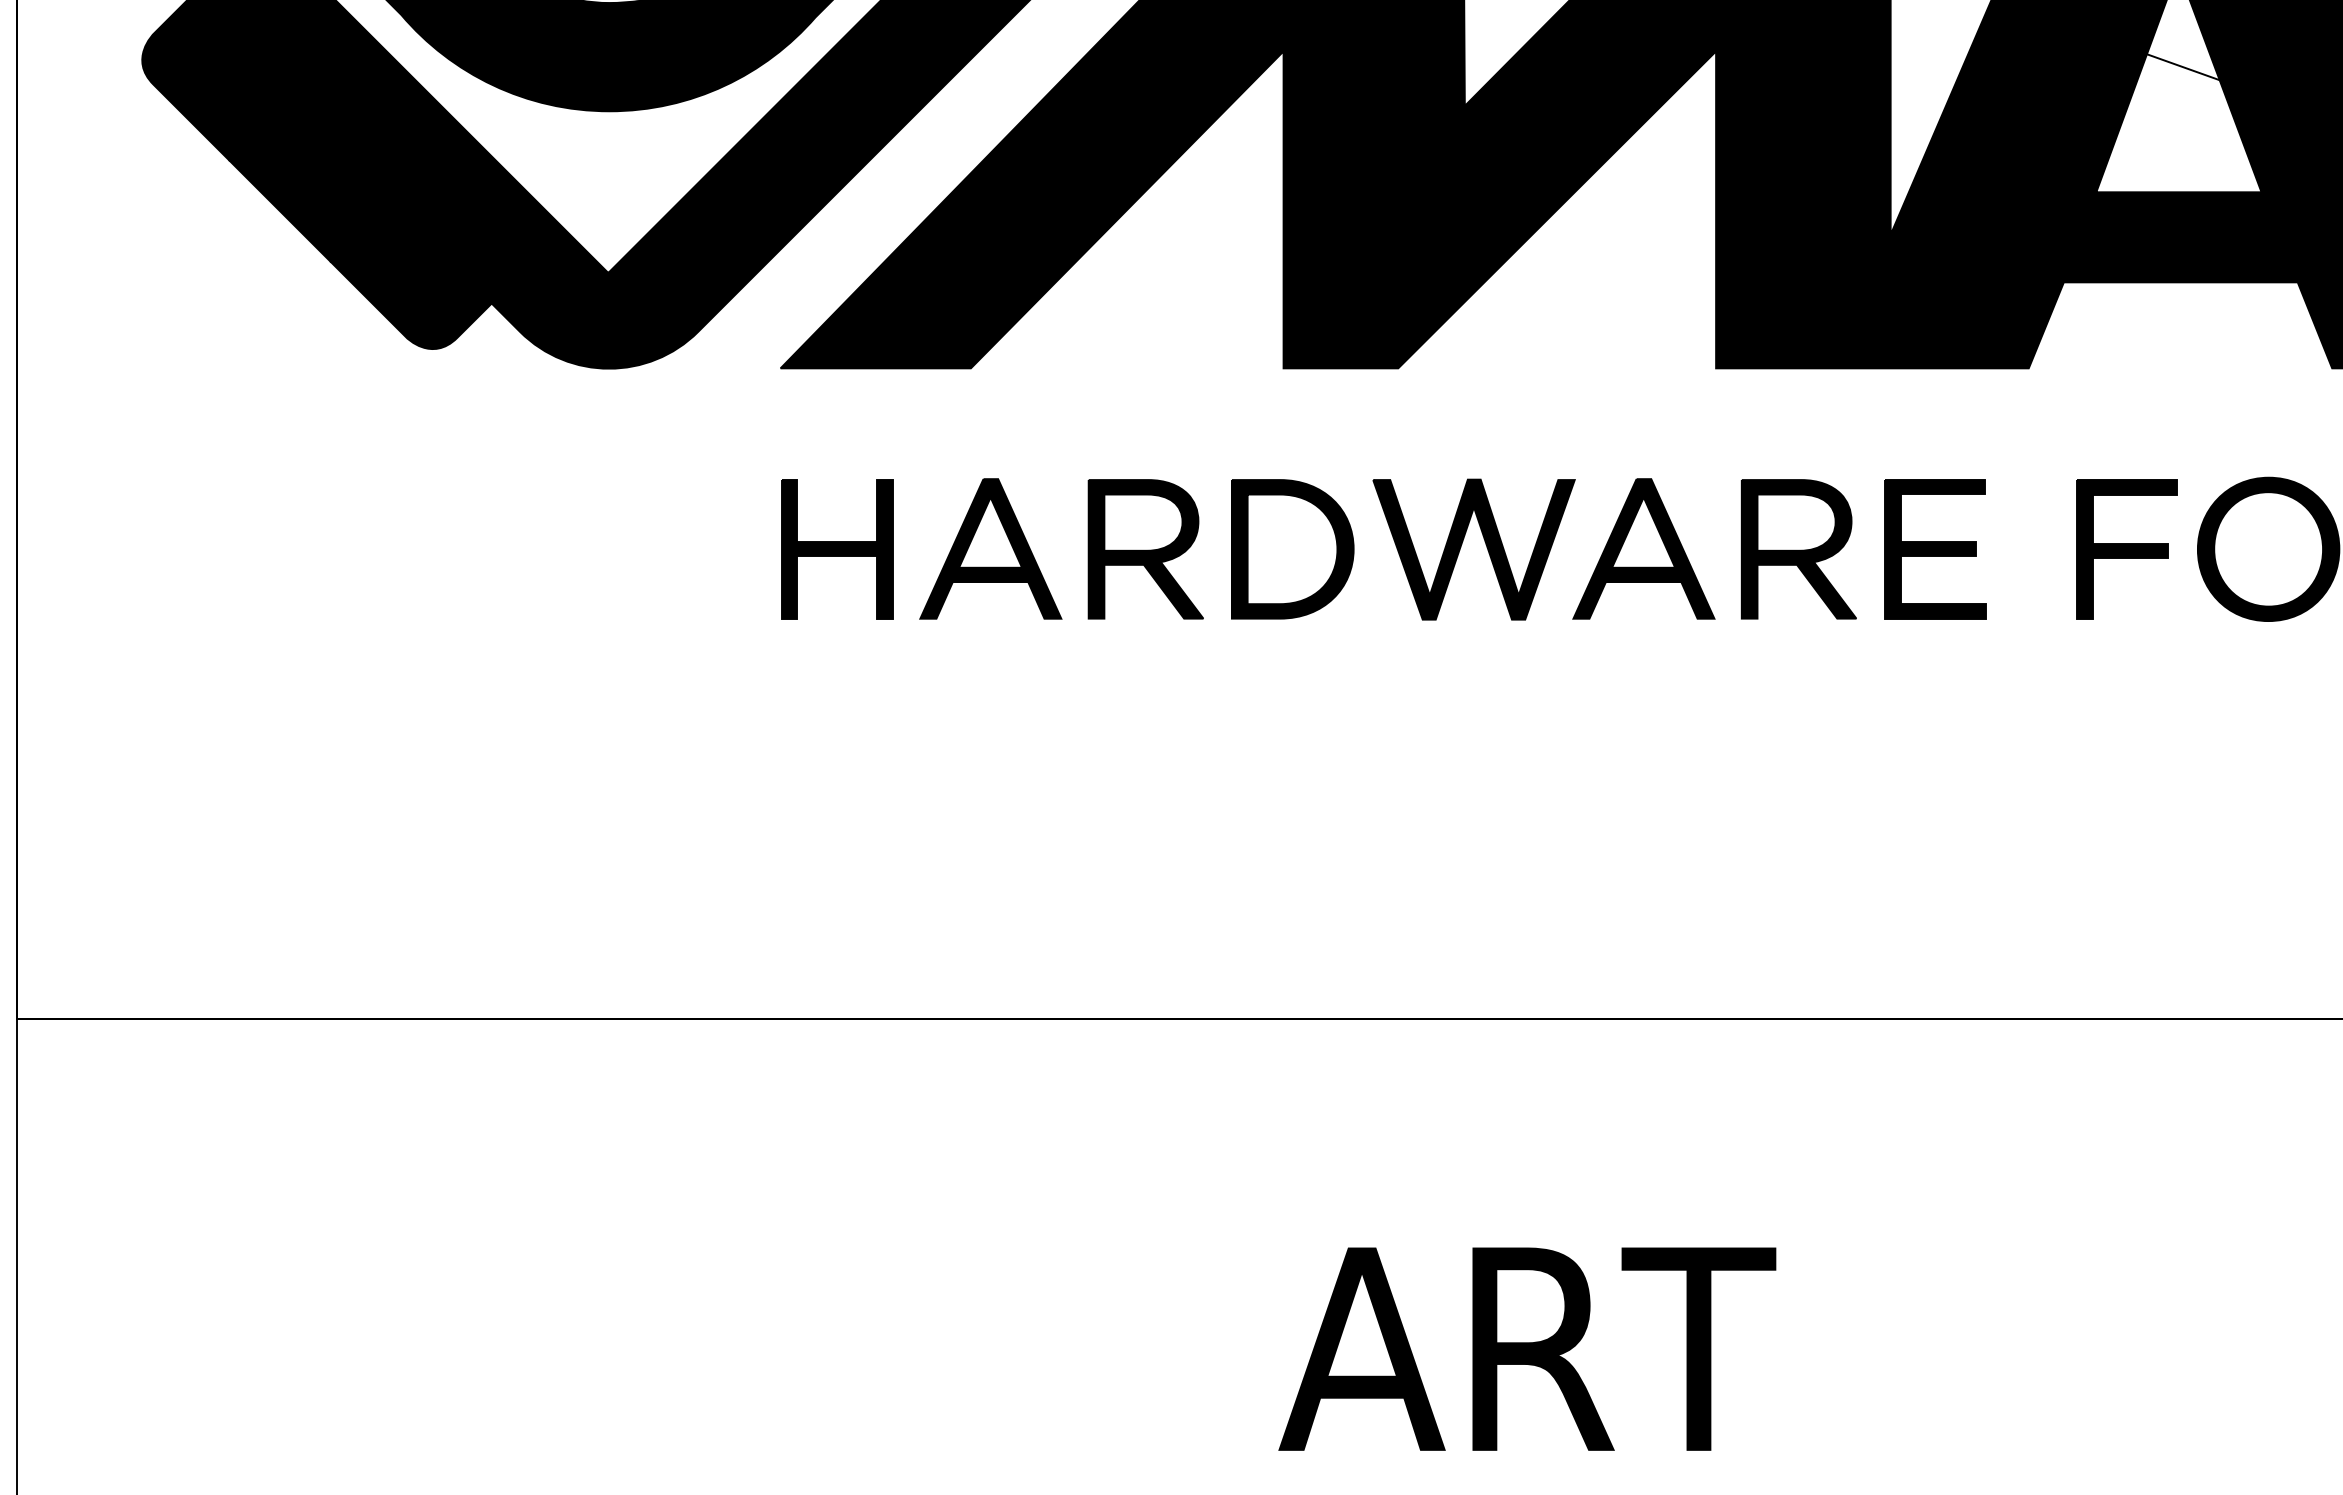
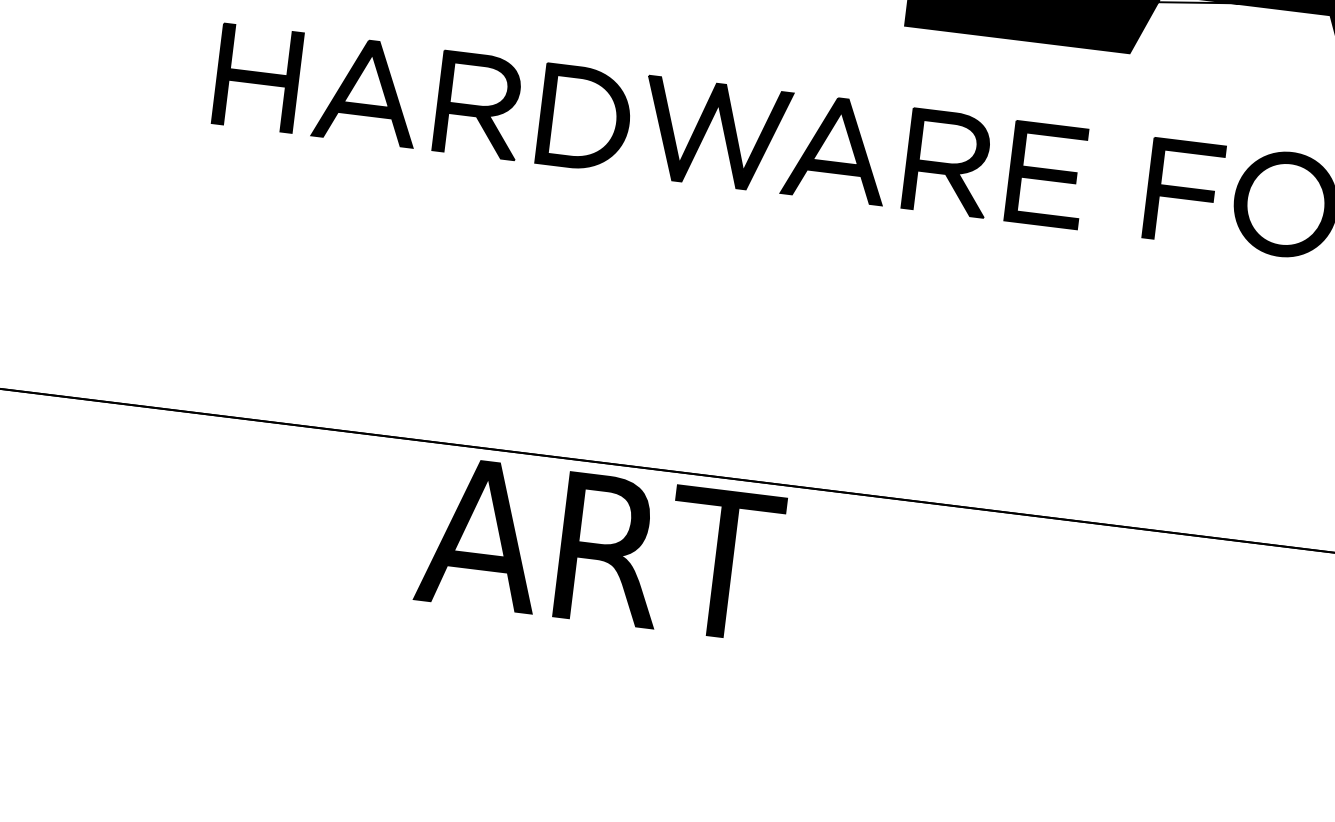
text: (1527, 1348) -> (600, 548), moved

